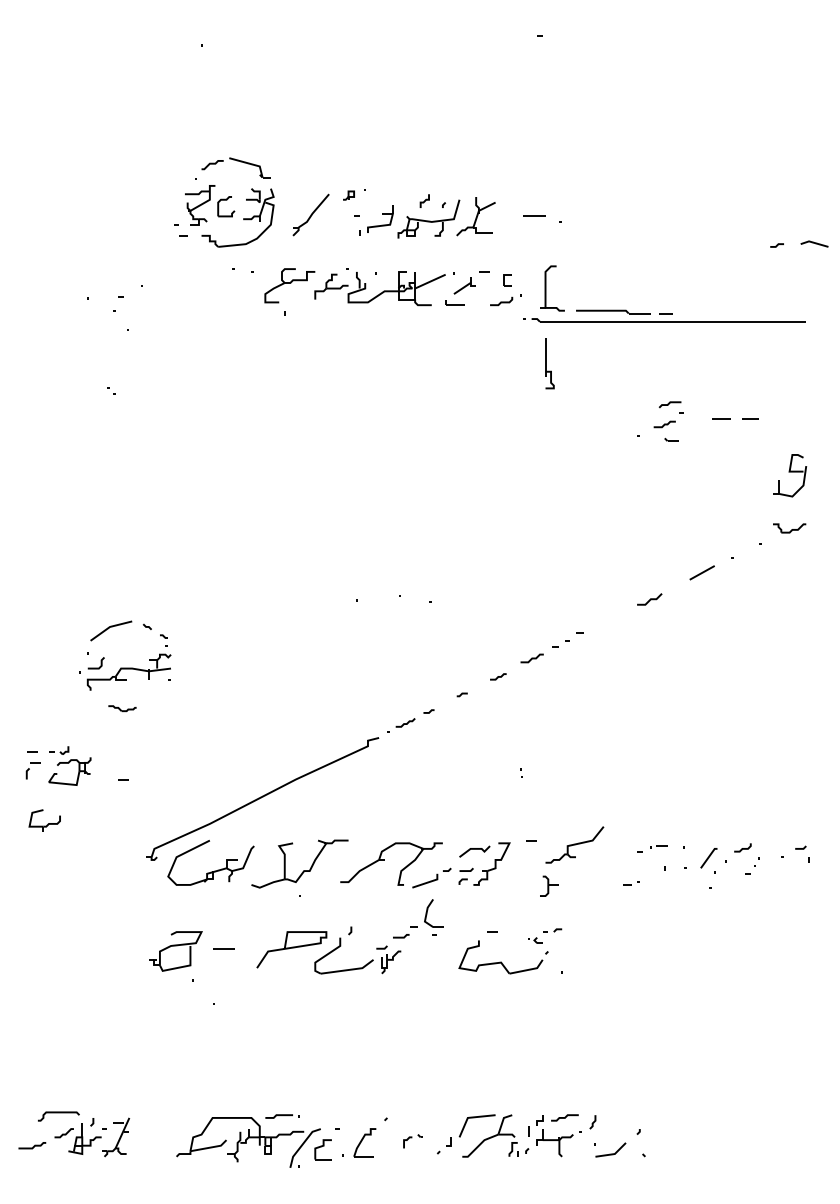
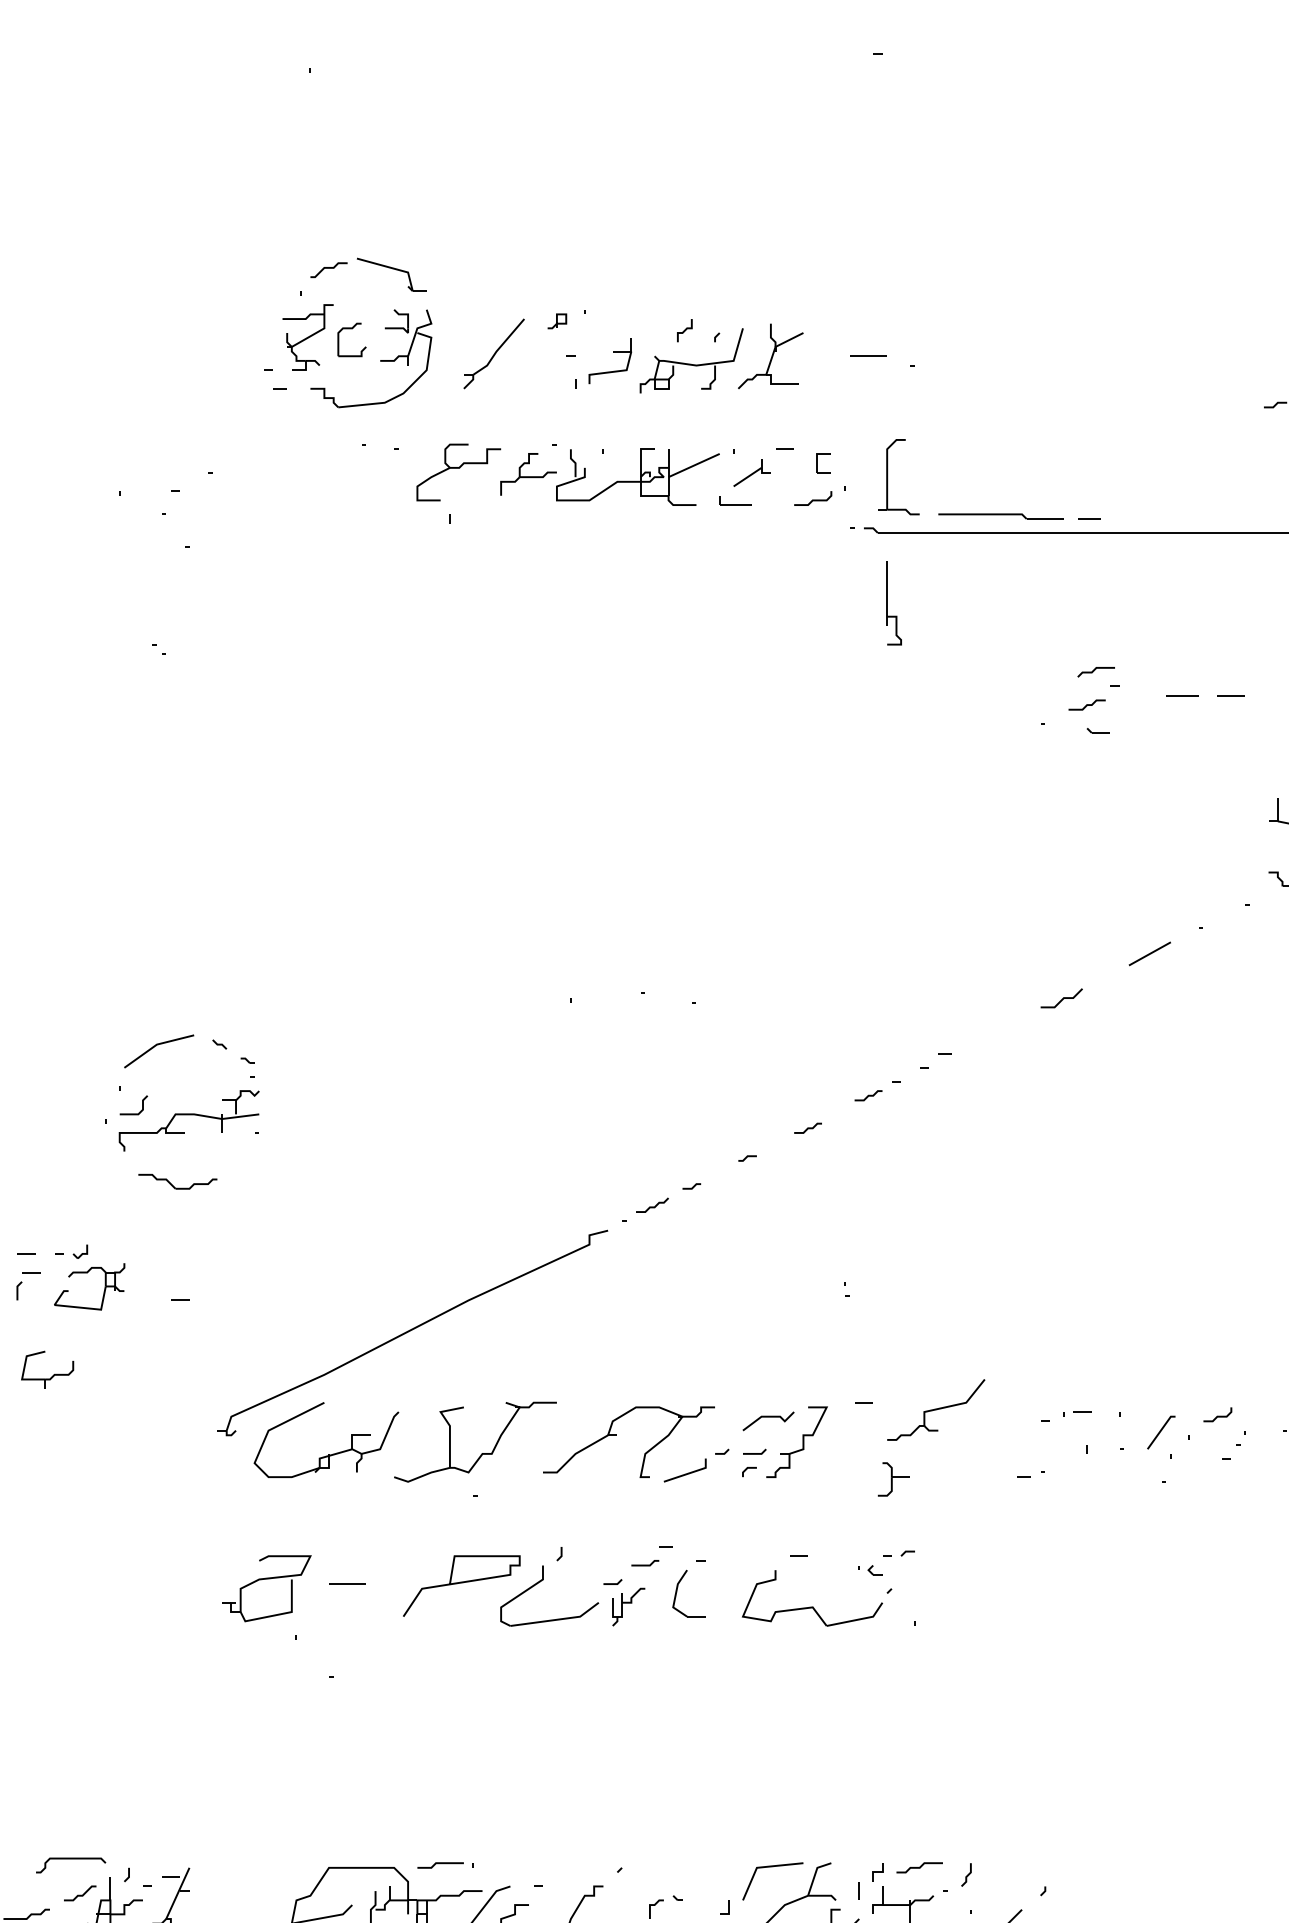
part: (539, 654) -> (877, 1090), size x0.71
part: (122, 708) -> (177, 1181), size x1.67
part: (433, 913) -> (687, 1593), moved

